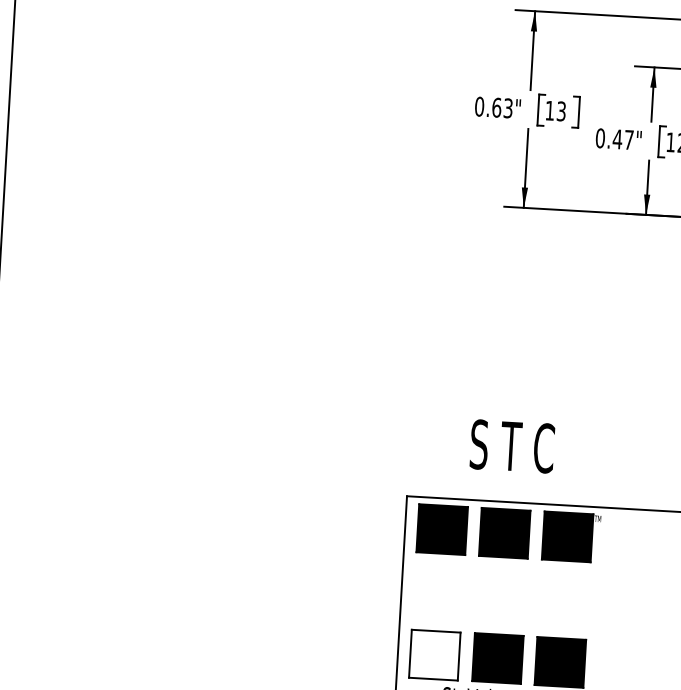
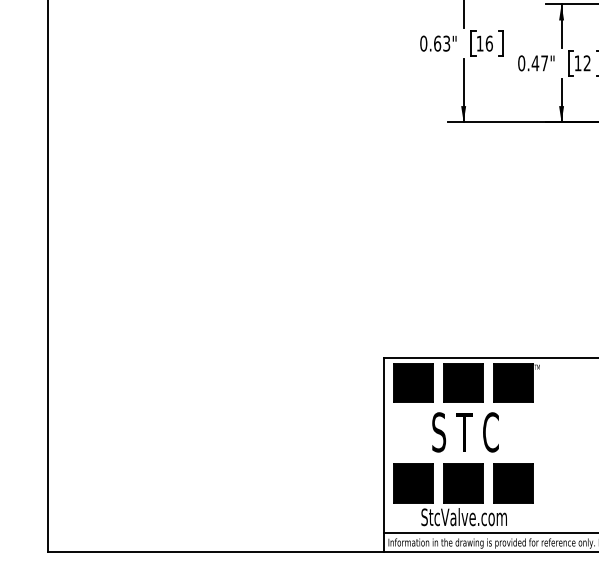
text: (560, 111) -> (488, 43), 13 -> 16
text: (512, 446) -> (465, 432), moved
fill: (433, 654) -> (412, 483), added

